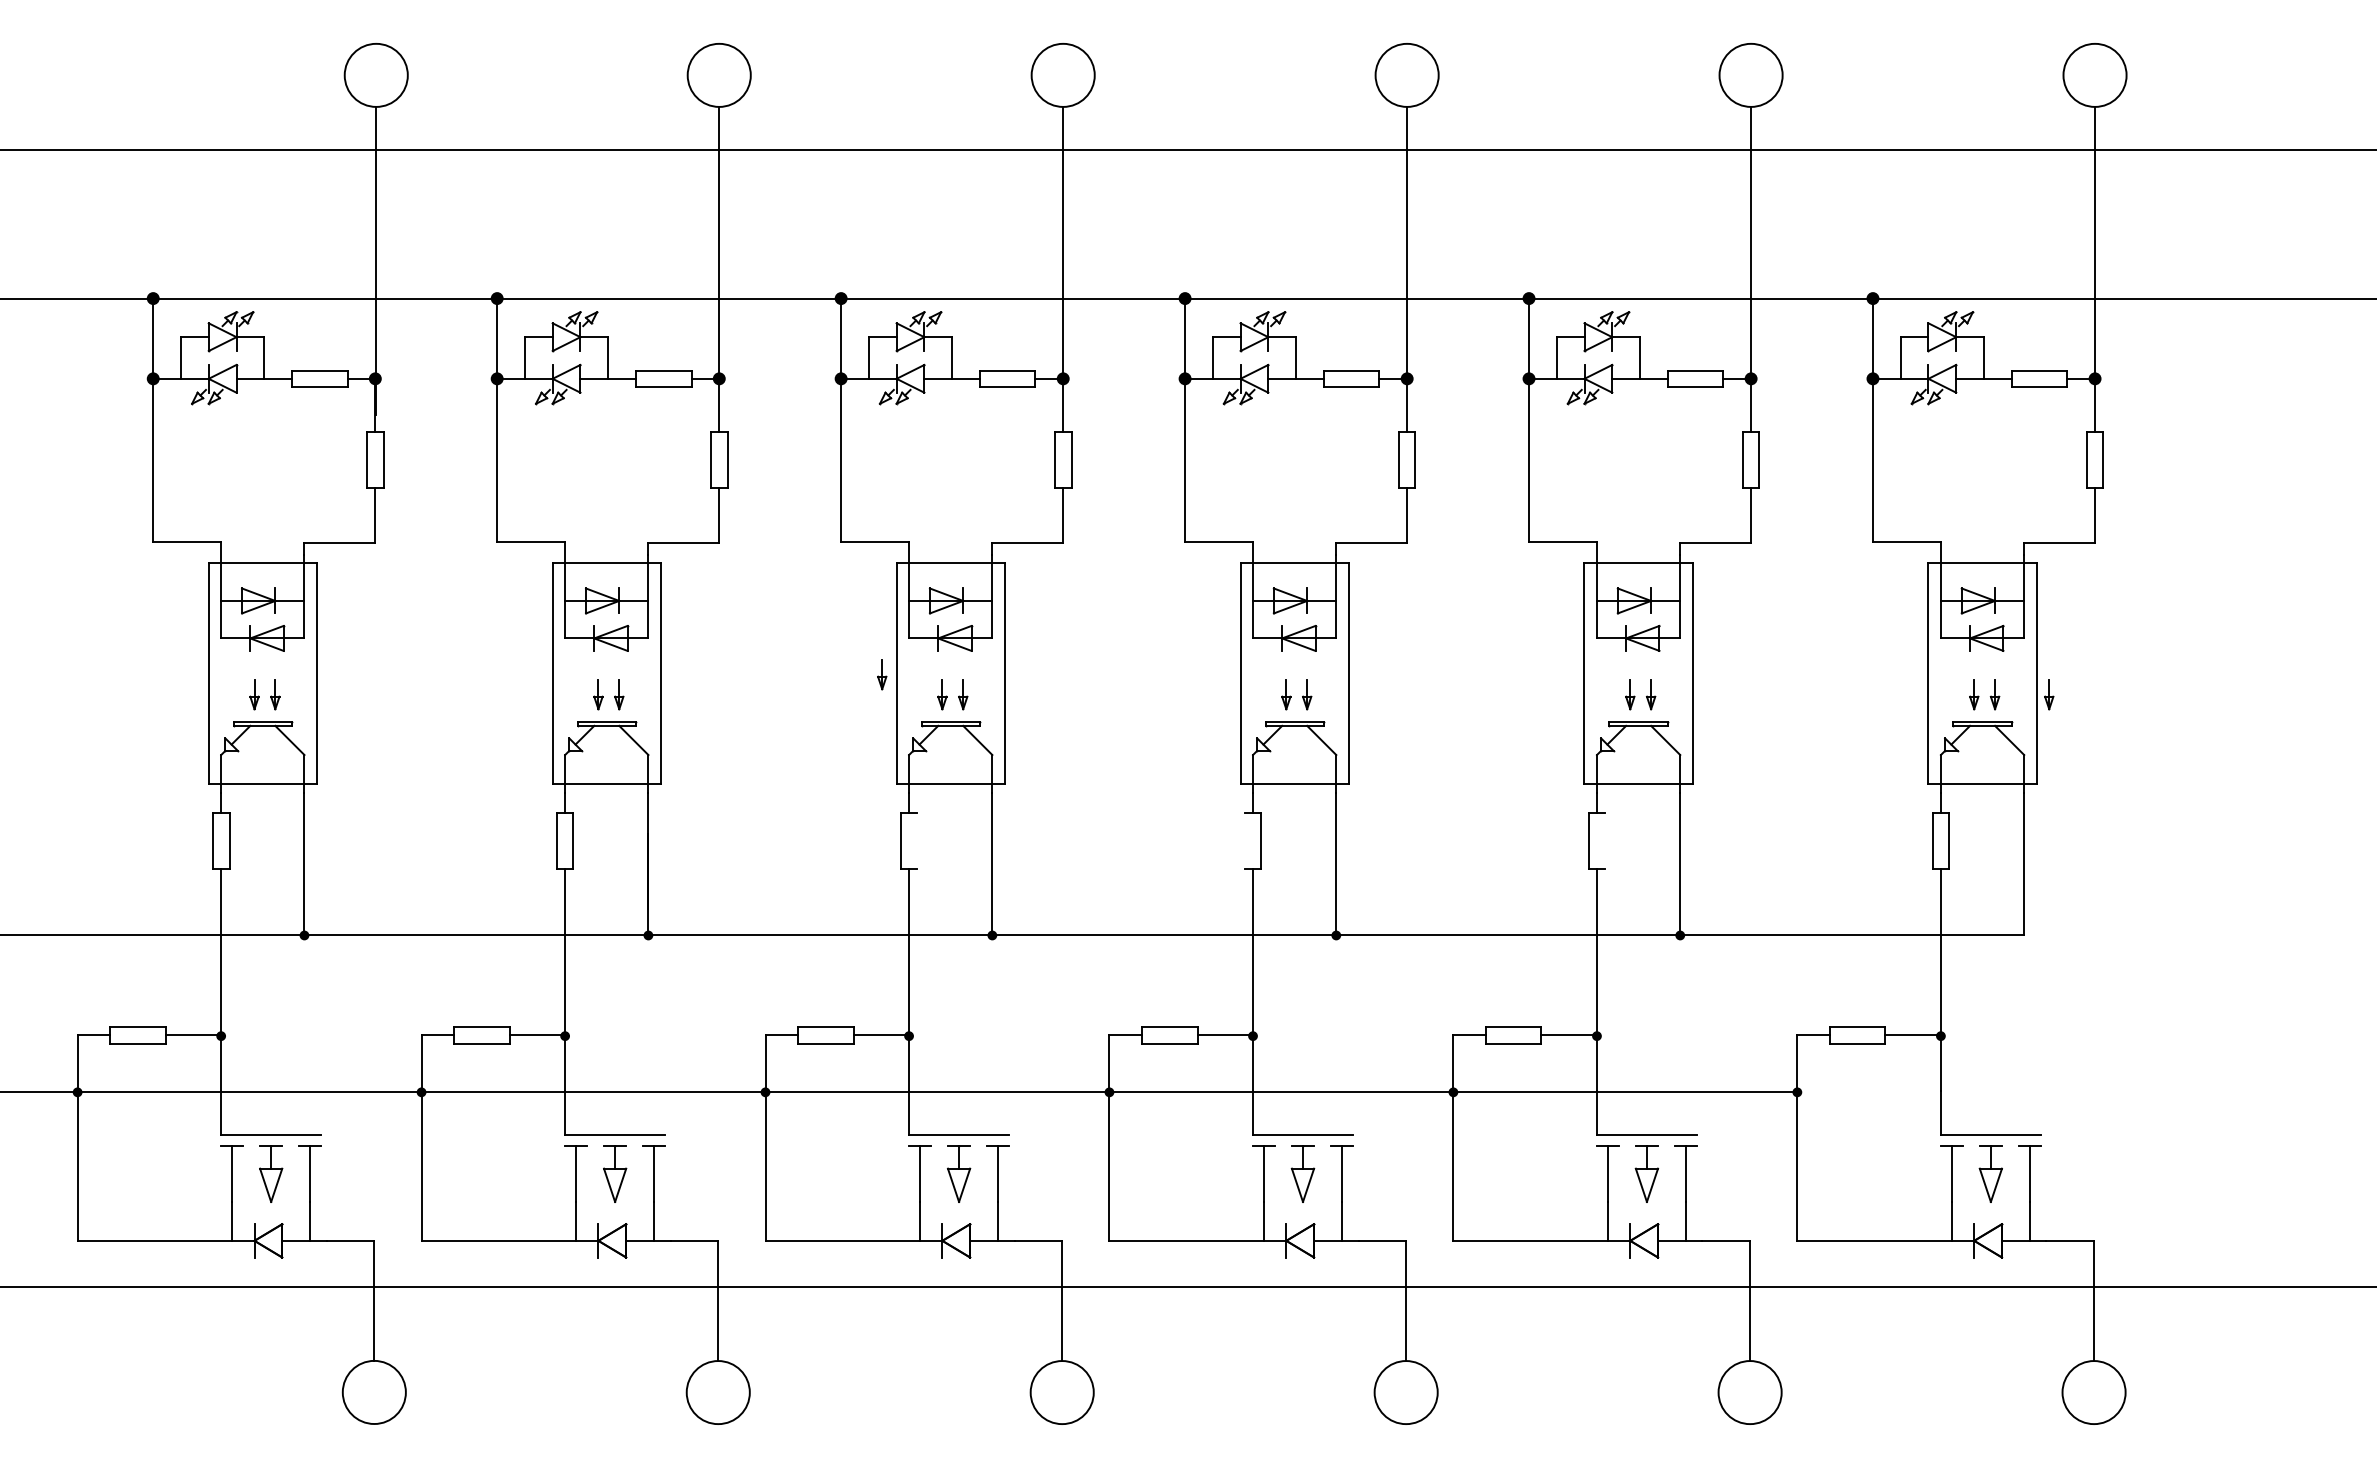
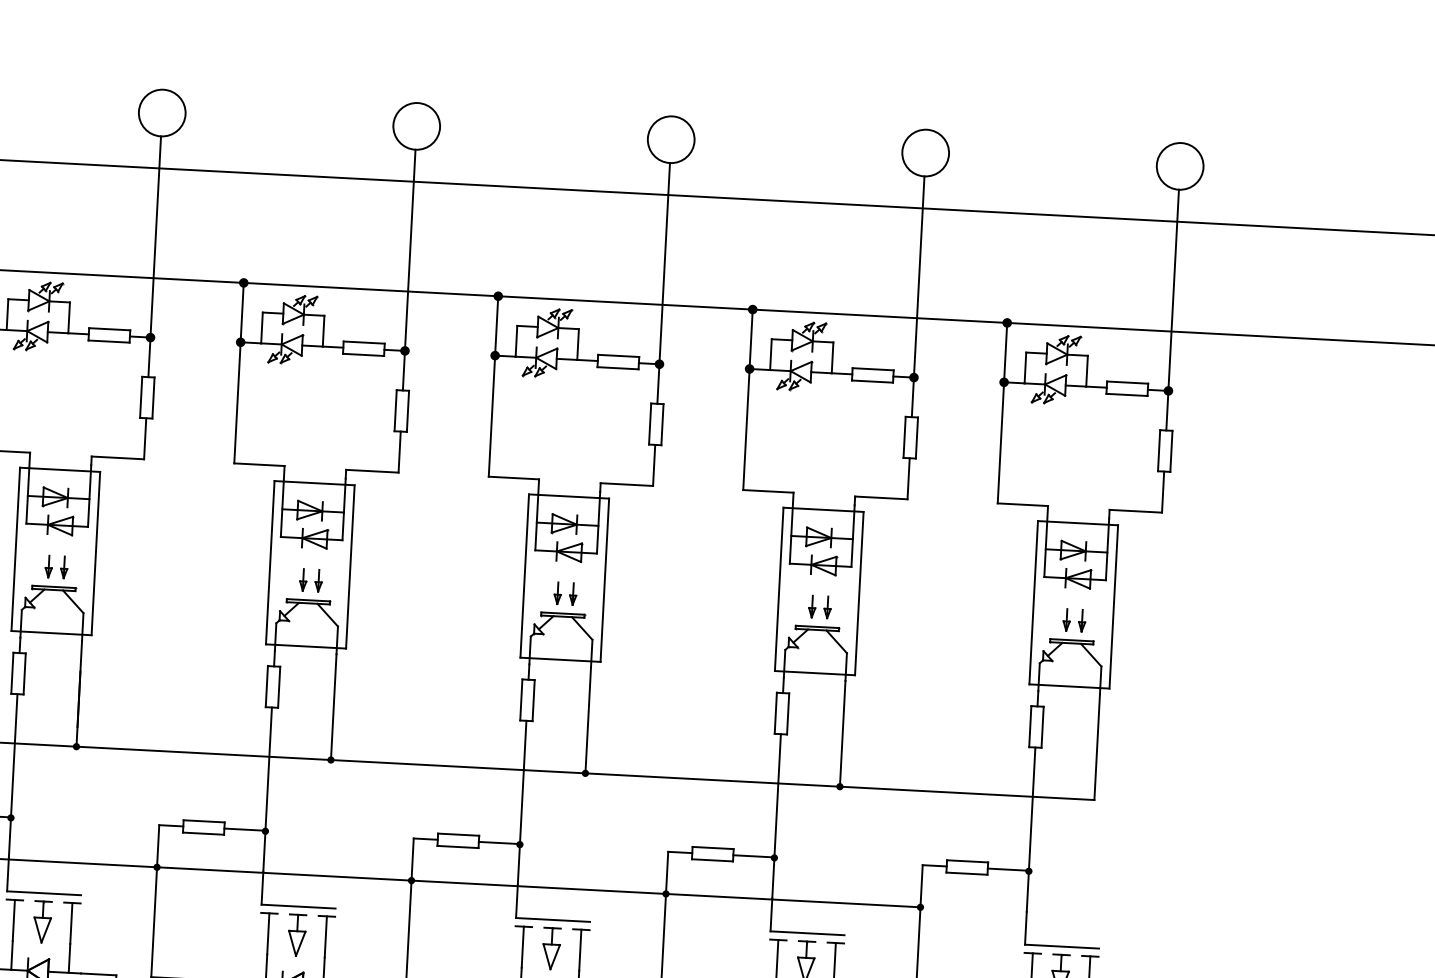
part: (882, 674) -> (259, 562), removed
part: (2049, 694) -> (1122, 622), removed
line: (917, 840) -> (279, 686), added
line: (1244, 840) -> (521, 699), added
line: (1605, 840) -> (788, 713), added

